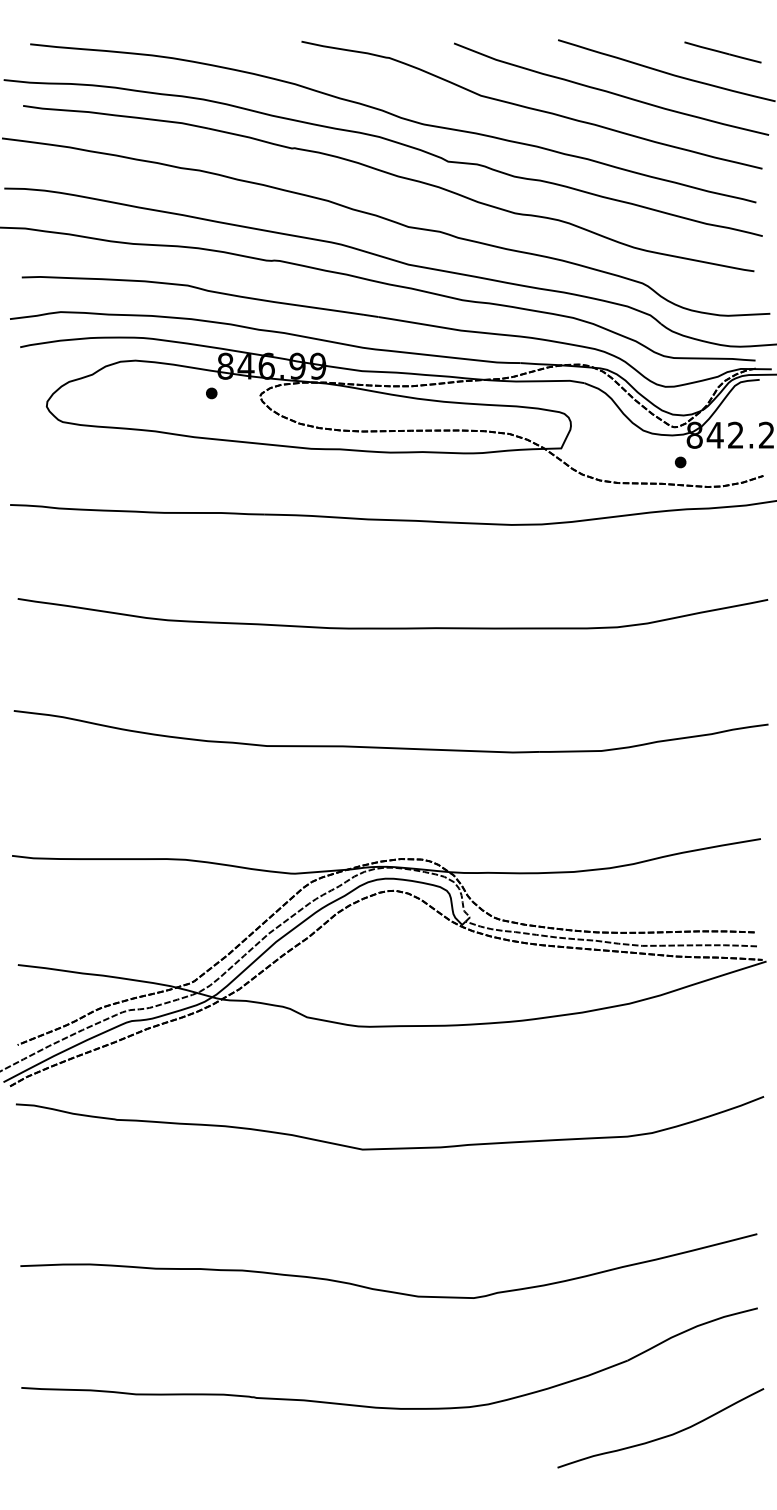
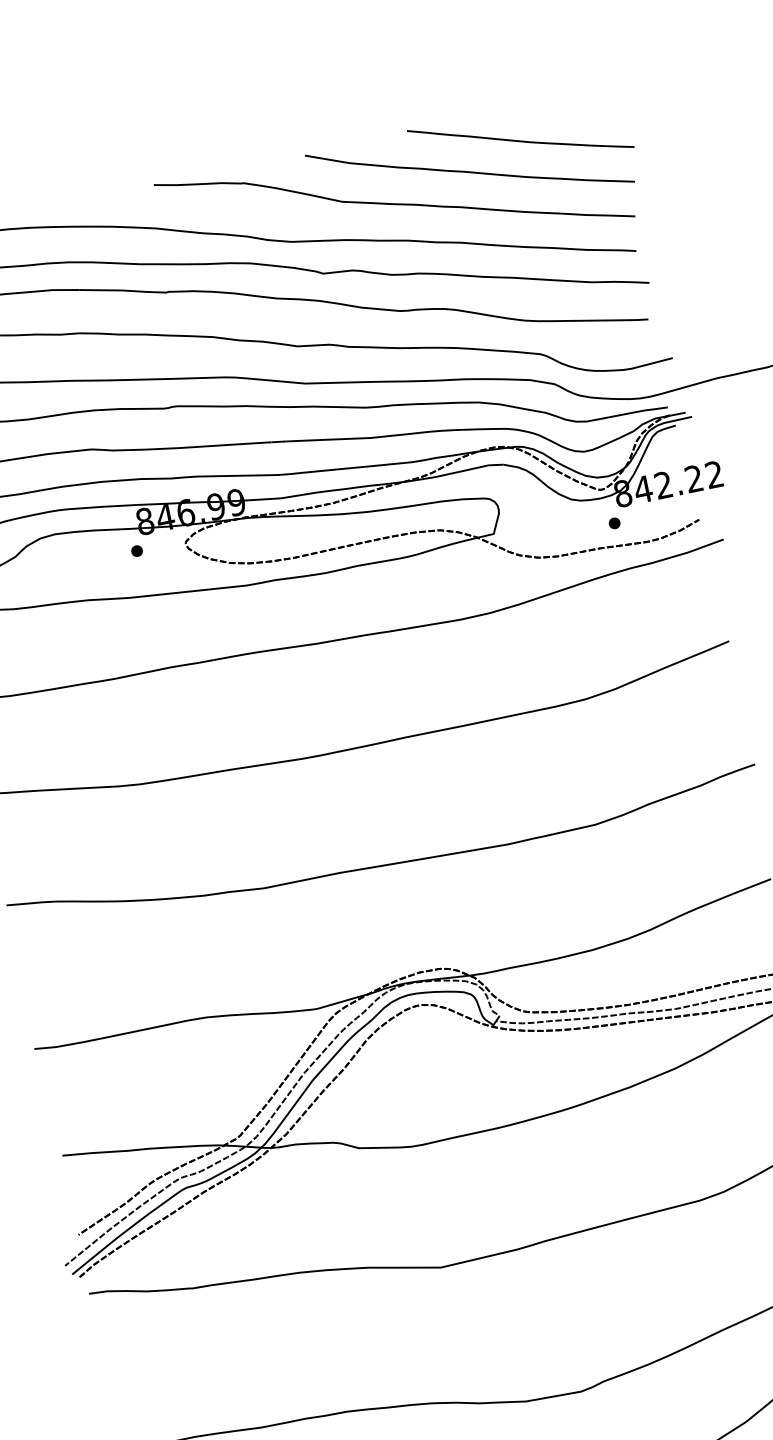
line: (722, 52) -> (572, 109), removed

